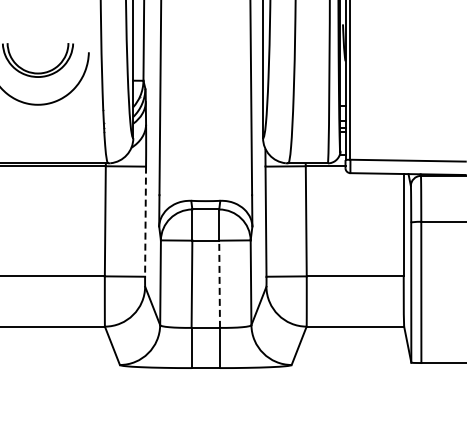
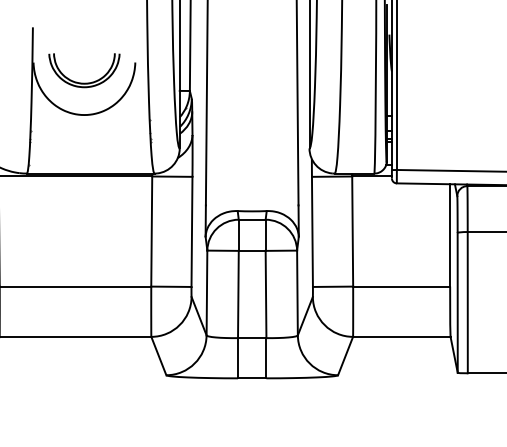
line: (145, 222) -> (191, 232), dashed -> solid
line: (220, 284) -> (266, 294), dashed -> solid

